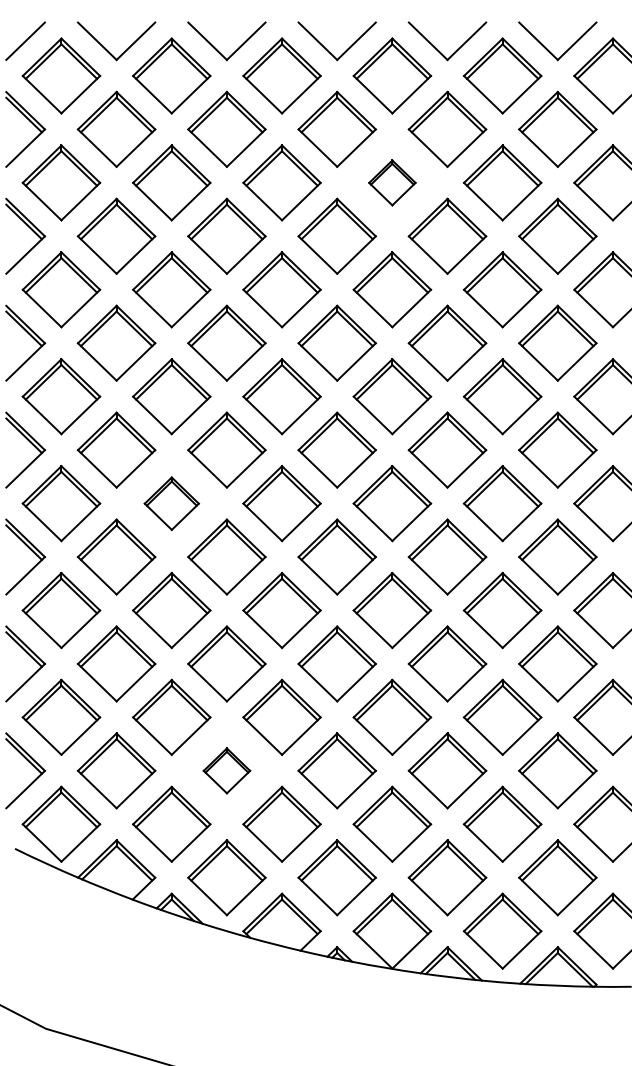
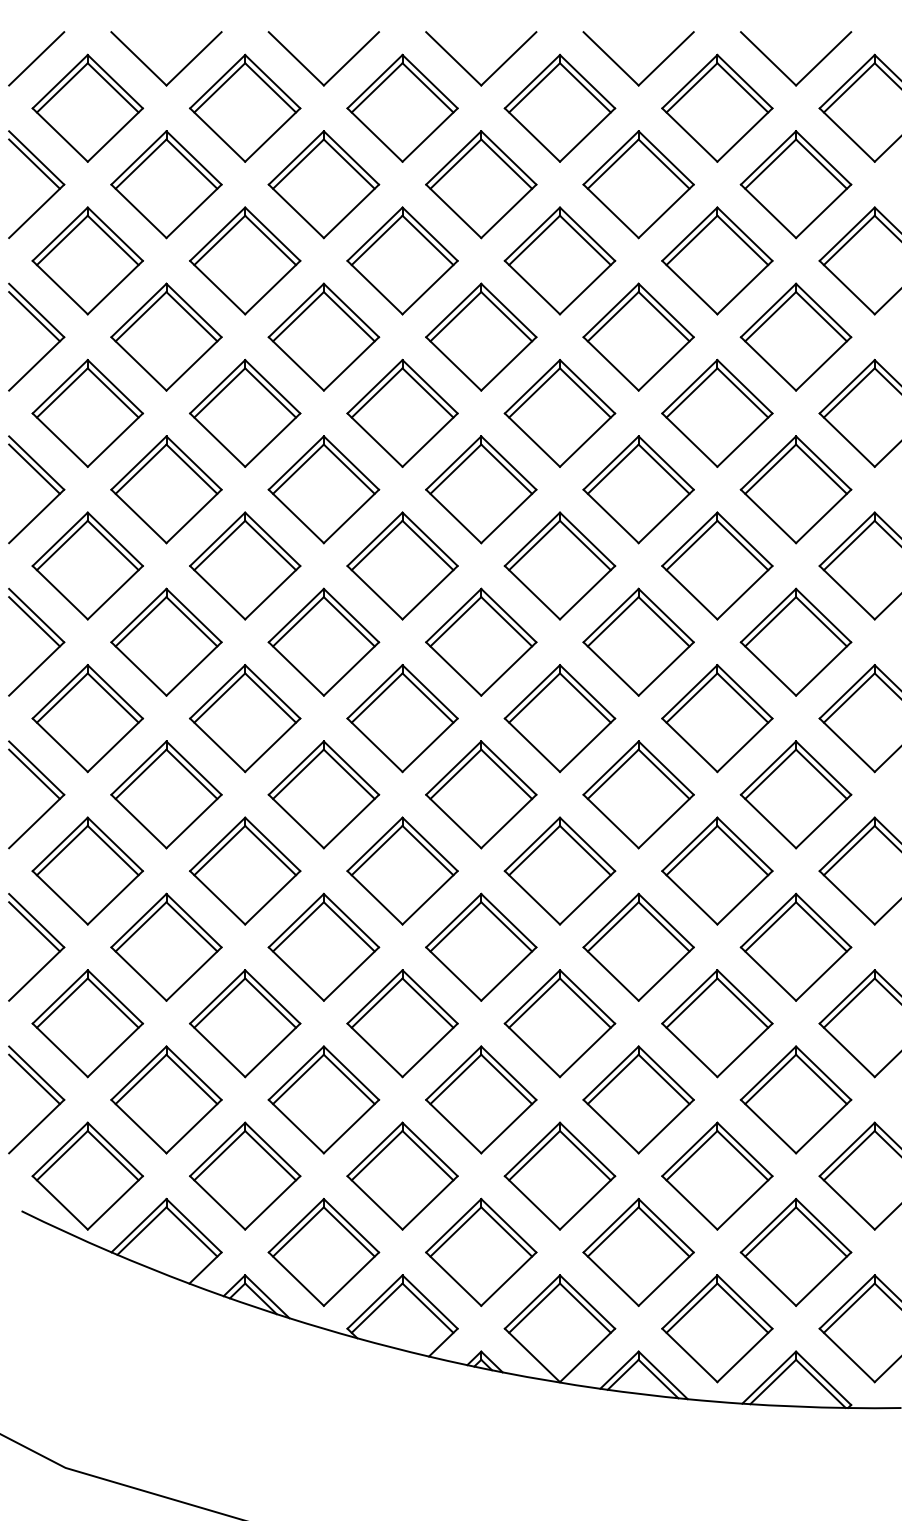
part: (392, 182) -> (559, 260), size x1.67
part: (171, 503) -> (245, 718), size x1.43
part: (226, 770) -> (323, 1099), size x1.67

